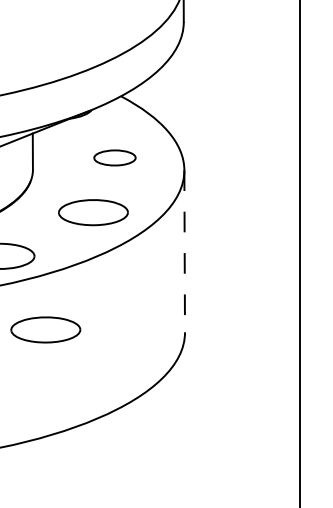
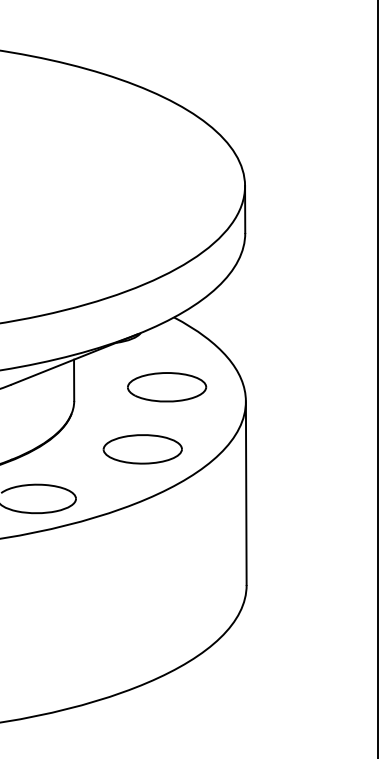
part: (115, 158) -> (167, 387), size x1.67
line: (184, 251) -> (246, 493), dashed -> solid
part: (45, 330) -> (88, 582), removed

